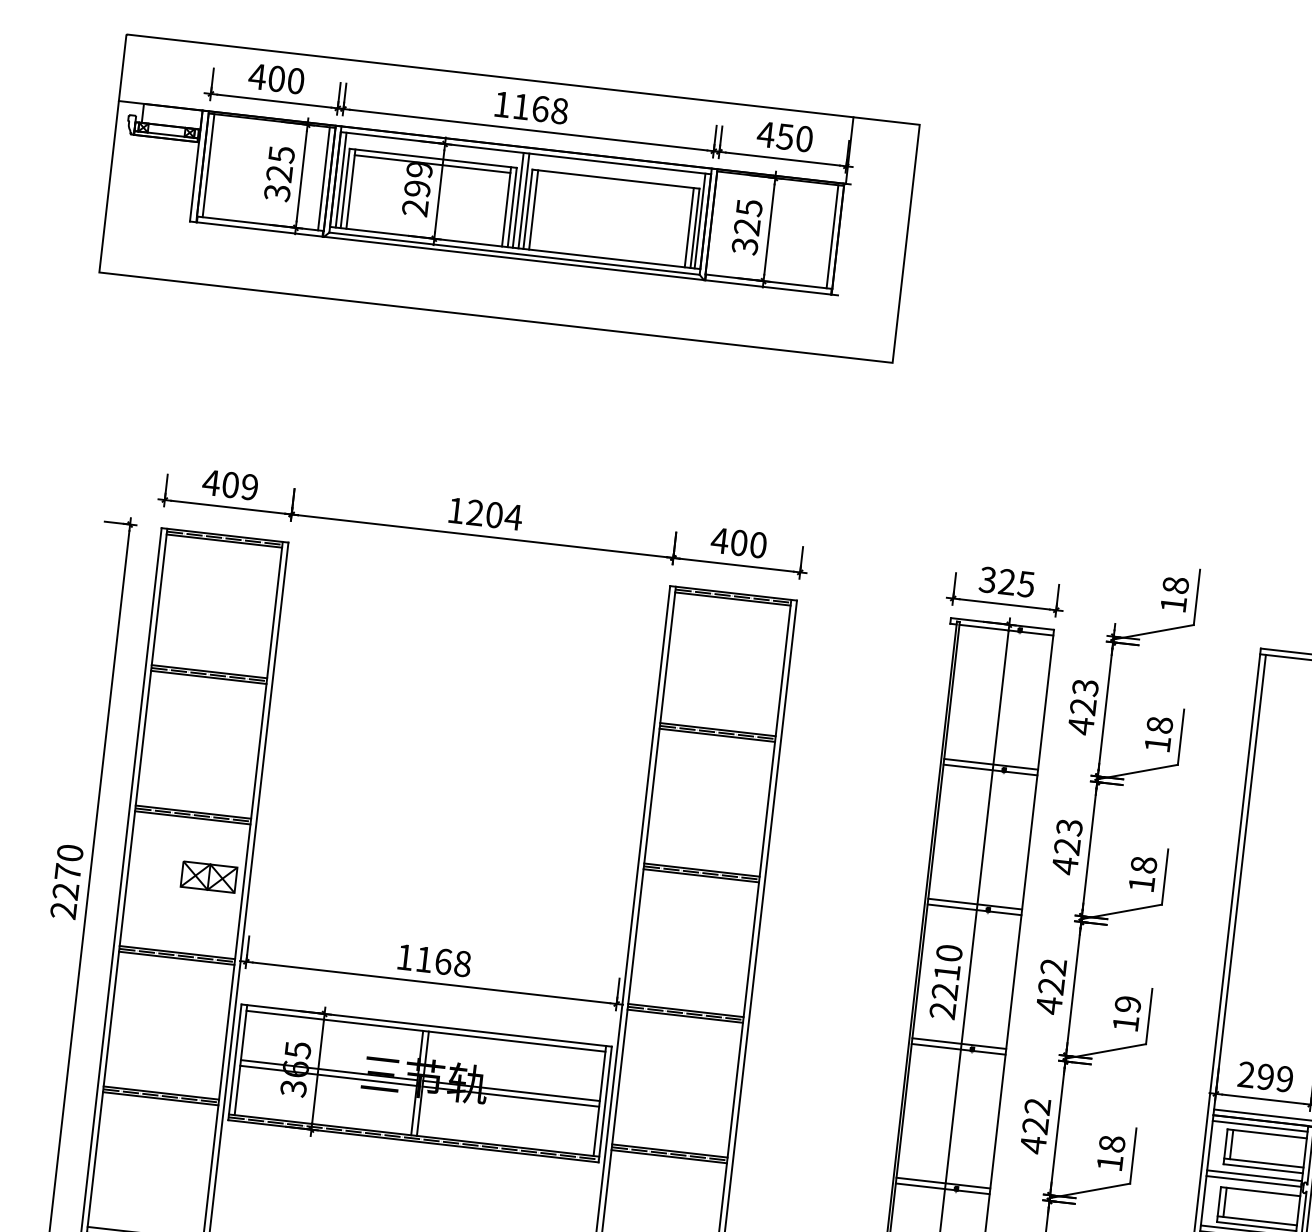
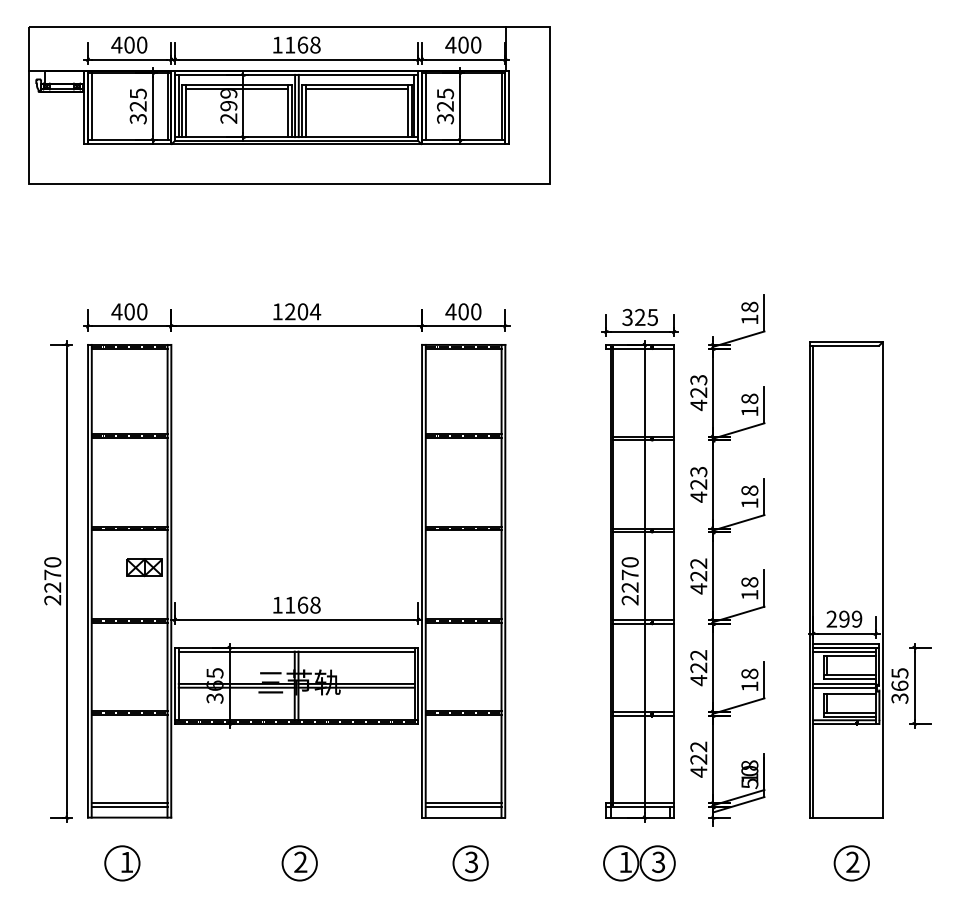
text: (785, 135) -> (463, 44), 450 -> 400
line: (614, 184) -> (356, 88), added
line: (716, 223) -> (425, 106), added
line: (844, 239) -> (509, 107), added
text: (250, 486) -> (142, 311), 409 -> 400
text: (947, 971) -> (630, 574), 2210 -> 2270
text: (1127, 1004) -> (749, 582), 19 -> 18

